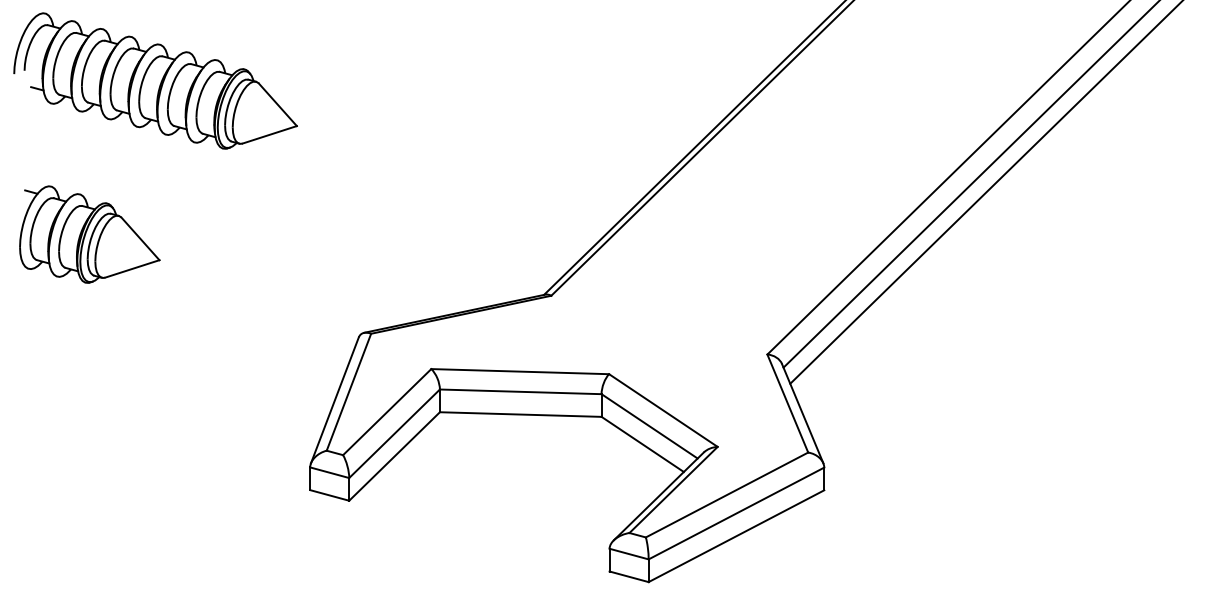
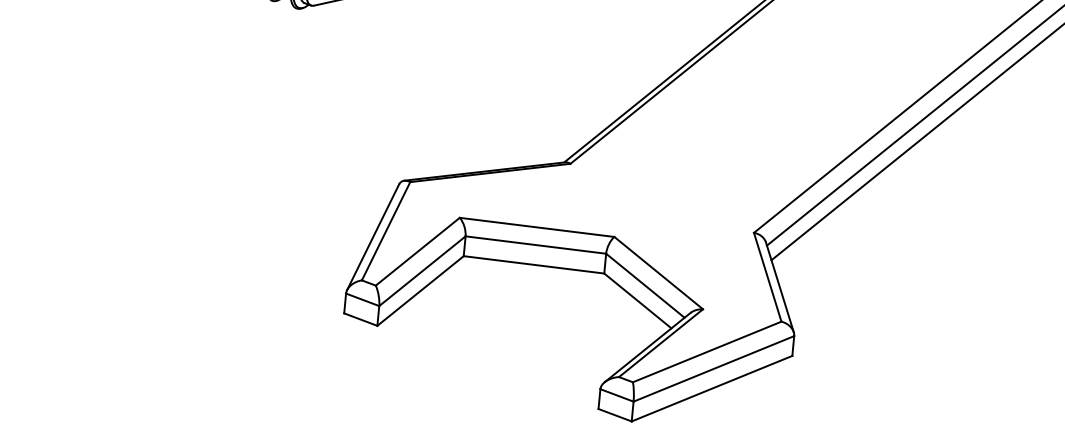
part: (89, 234) -> (172, 72), removed

